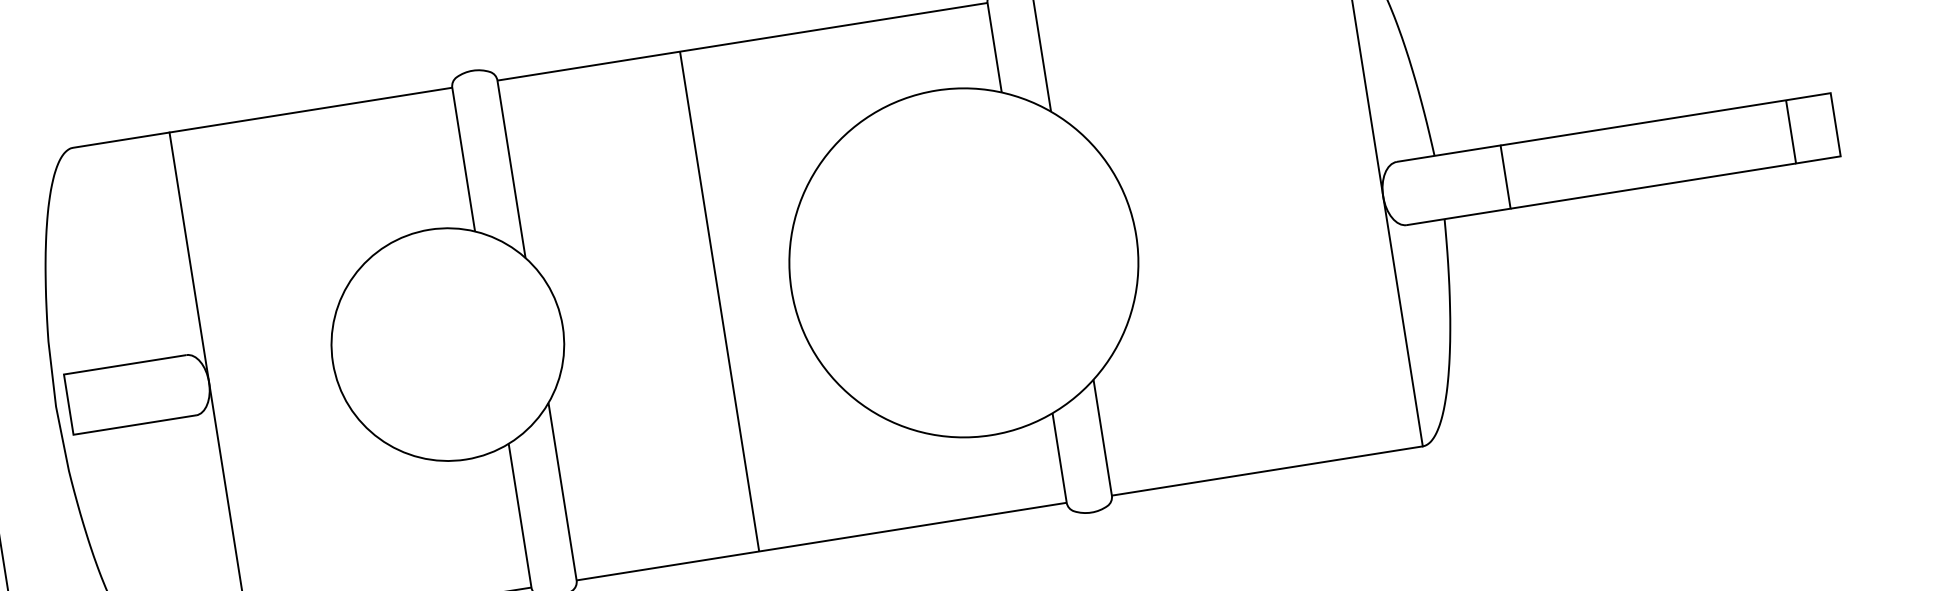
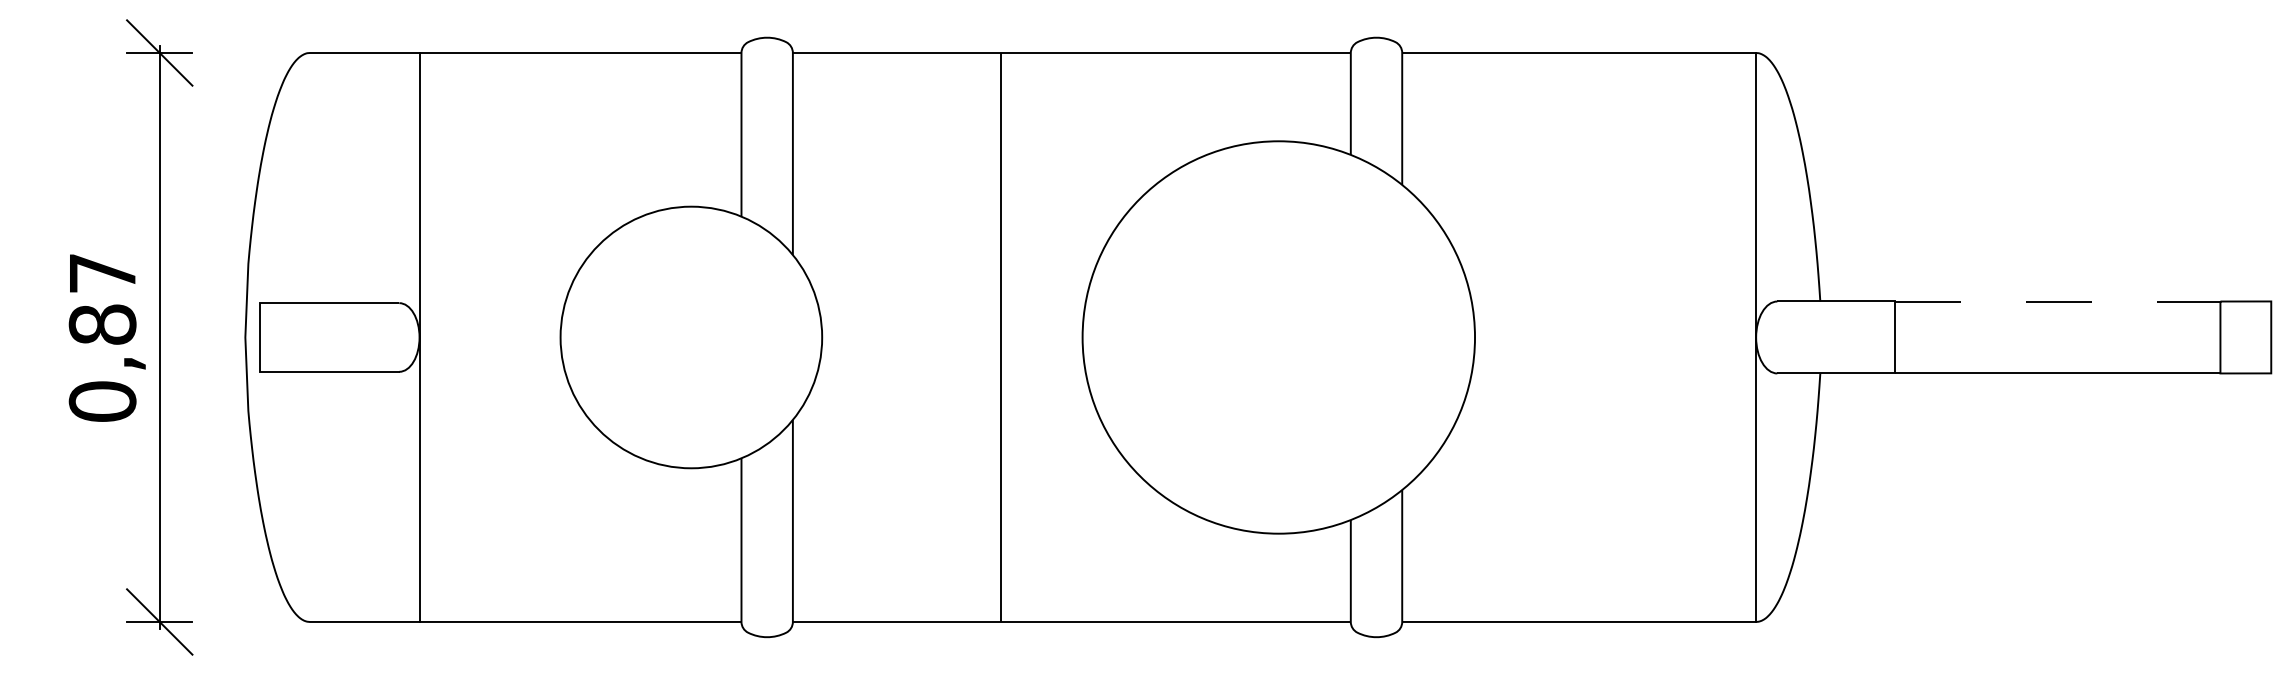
line: (1642, 122) -> (2057, 301), solid -> dashed

